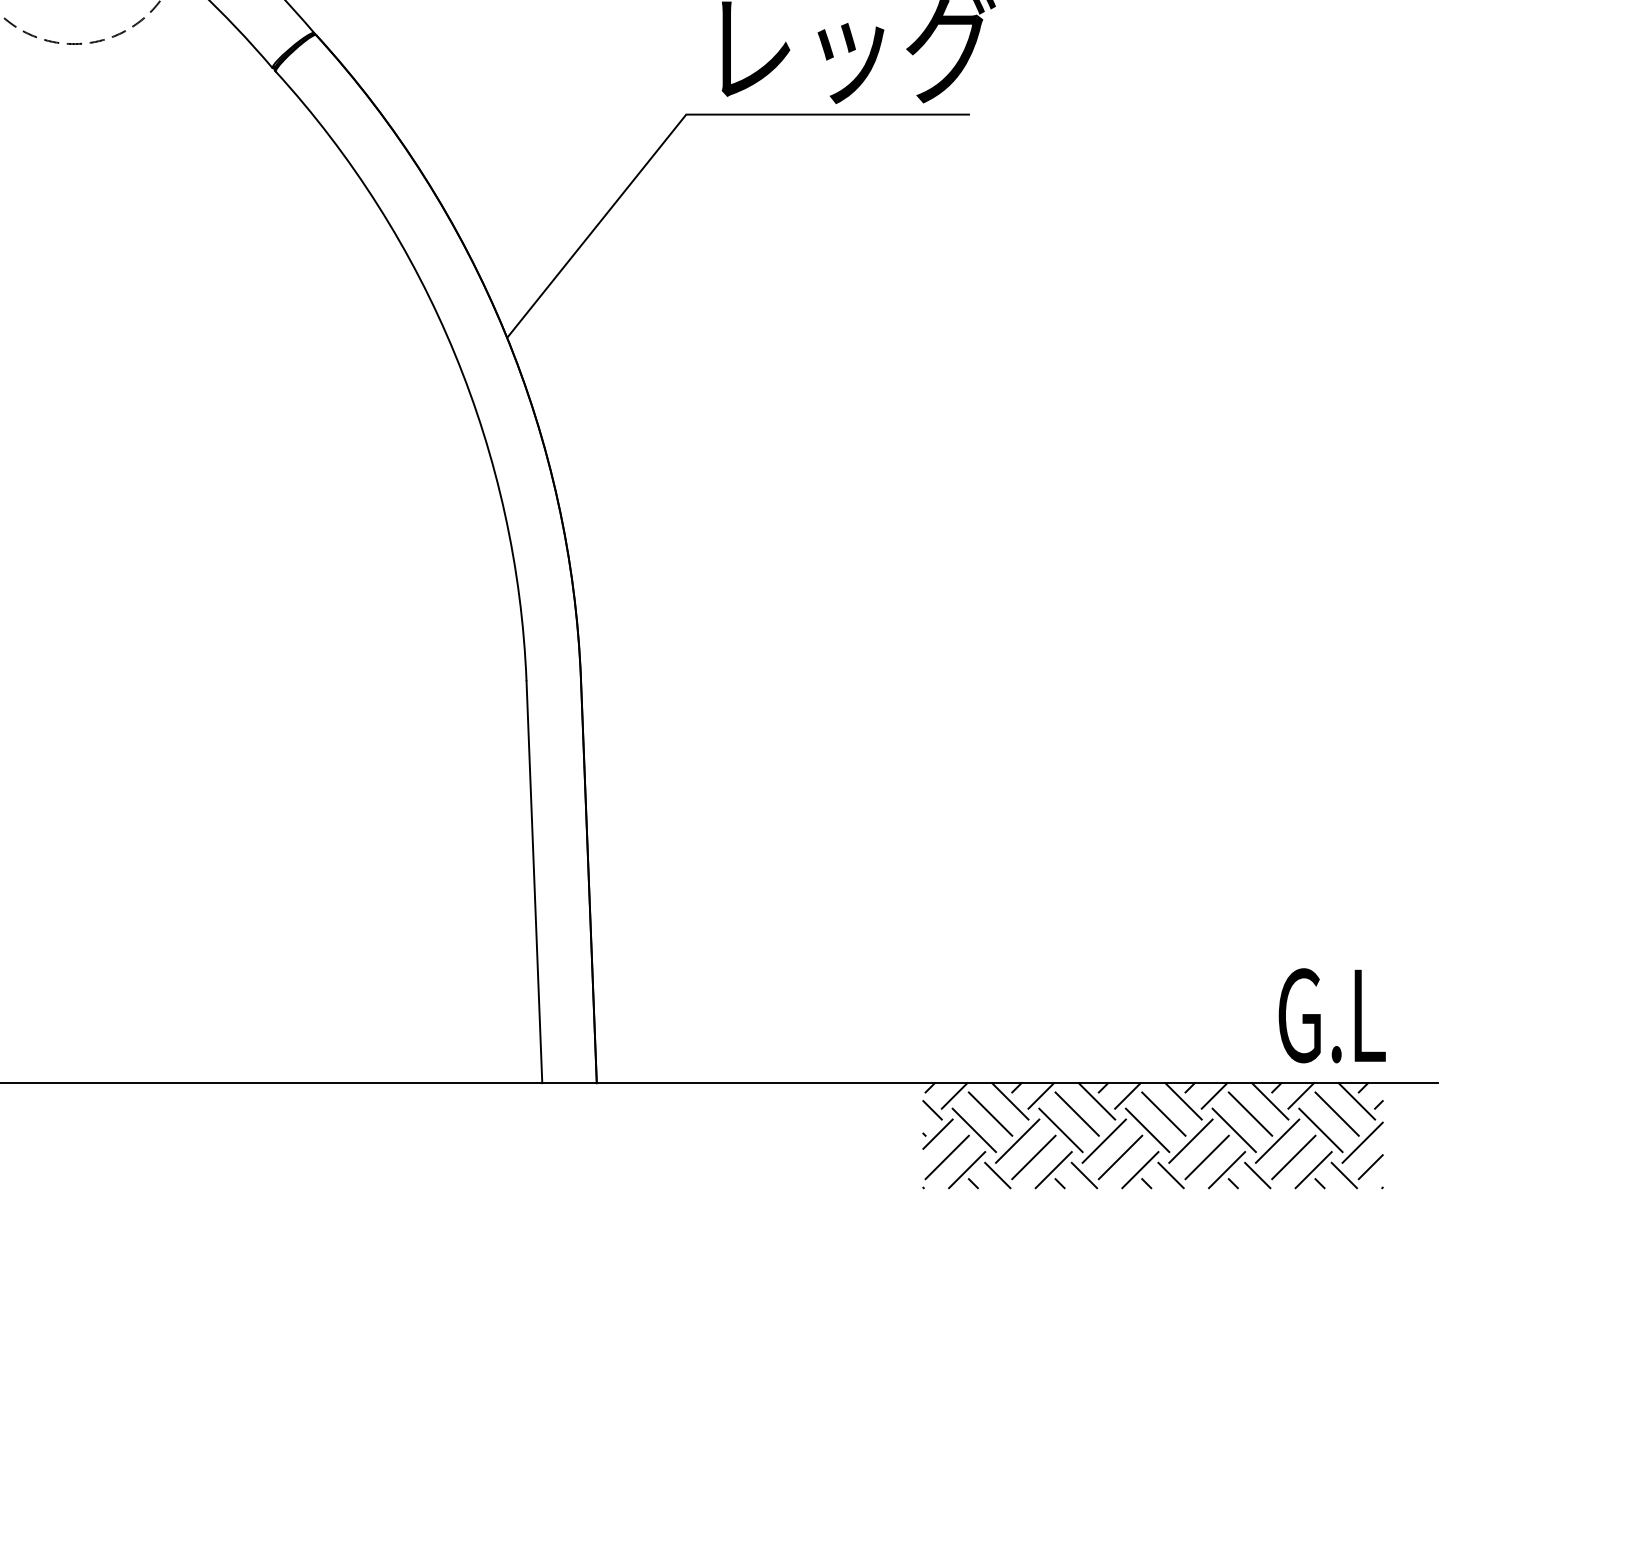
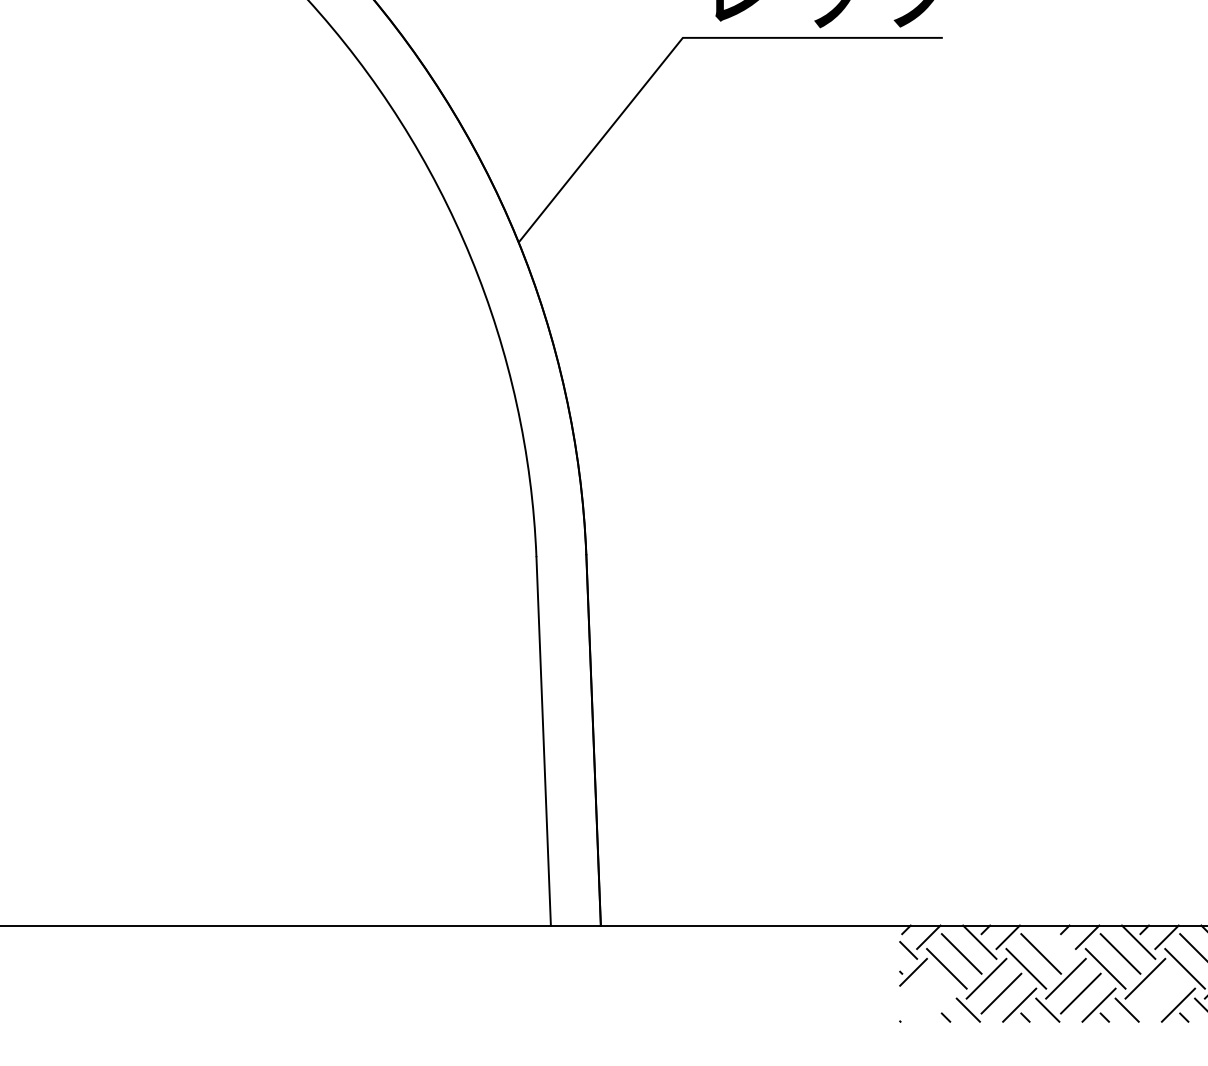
line: (1096, 1101) -> (1058, 942), removed
line: (946, 1157) -> (921, 993), removed
line: (1206, 1157) -> (1159, 993), removed
line: (967, 1170) -> (940, 1005), removed

